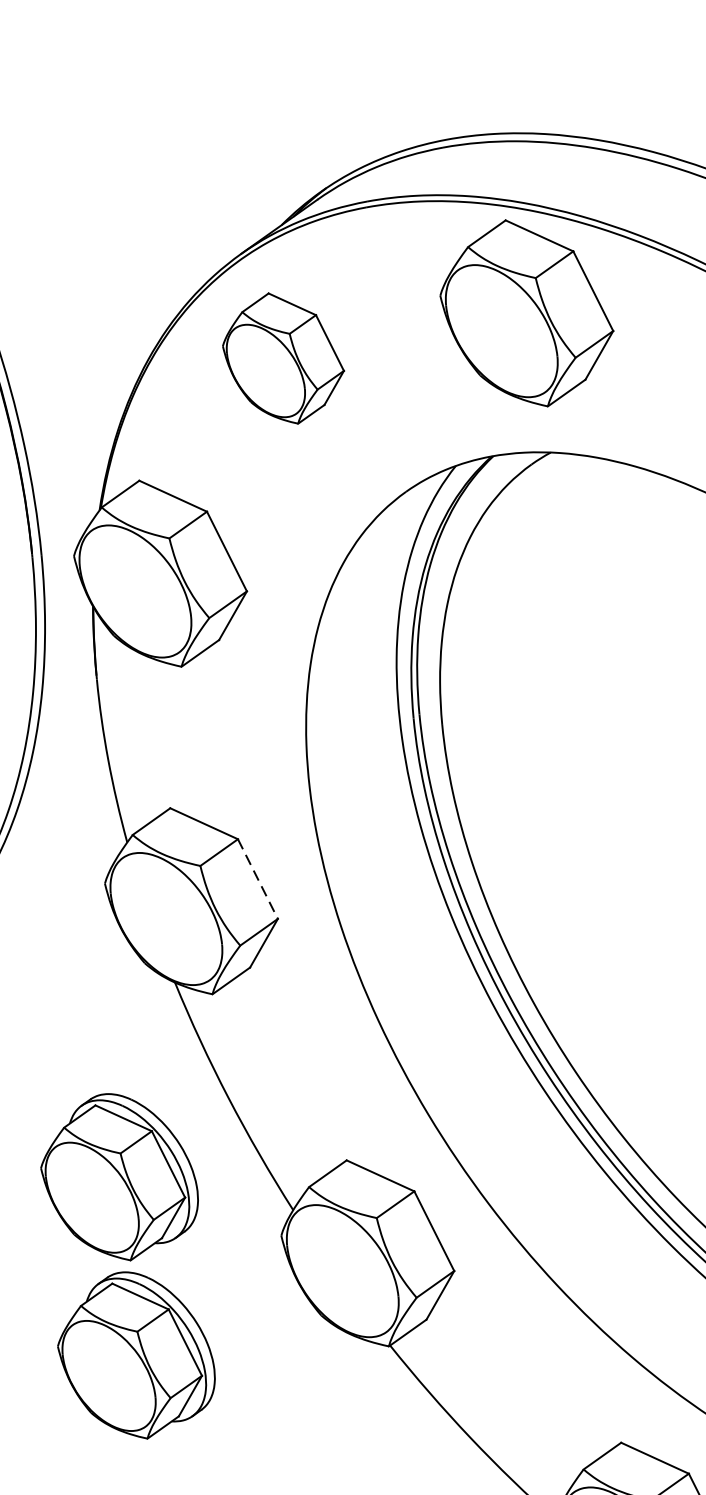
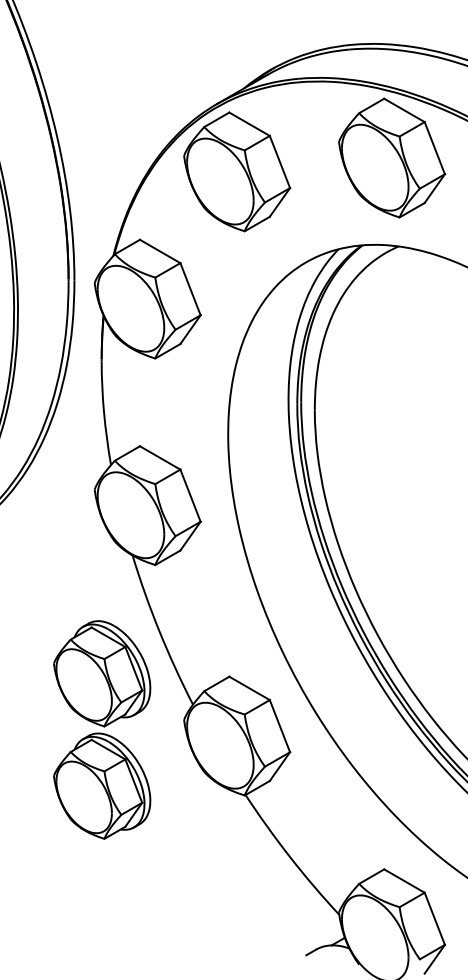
part: (283, 357) -> (237, 171), size x1.43
line: (257, 878) -> (190, 495), dashed -> solid
part: (127, 1265) -> (102, 729), moved

